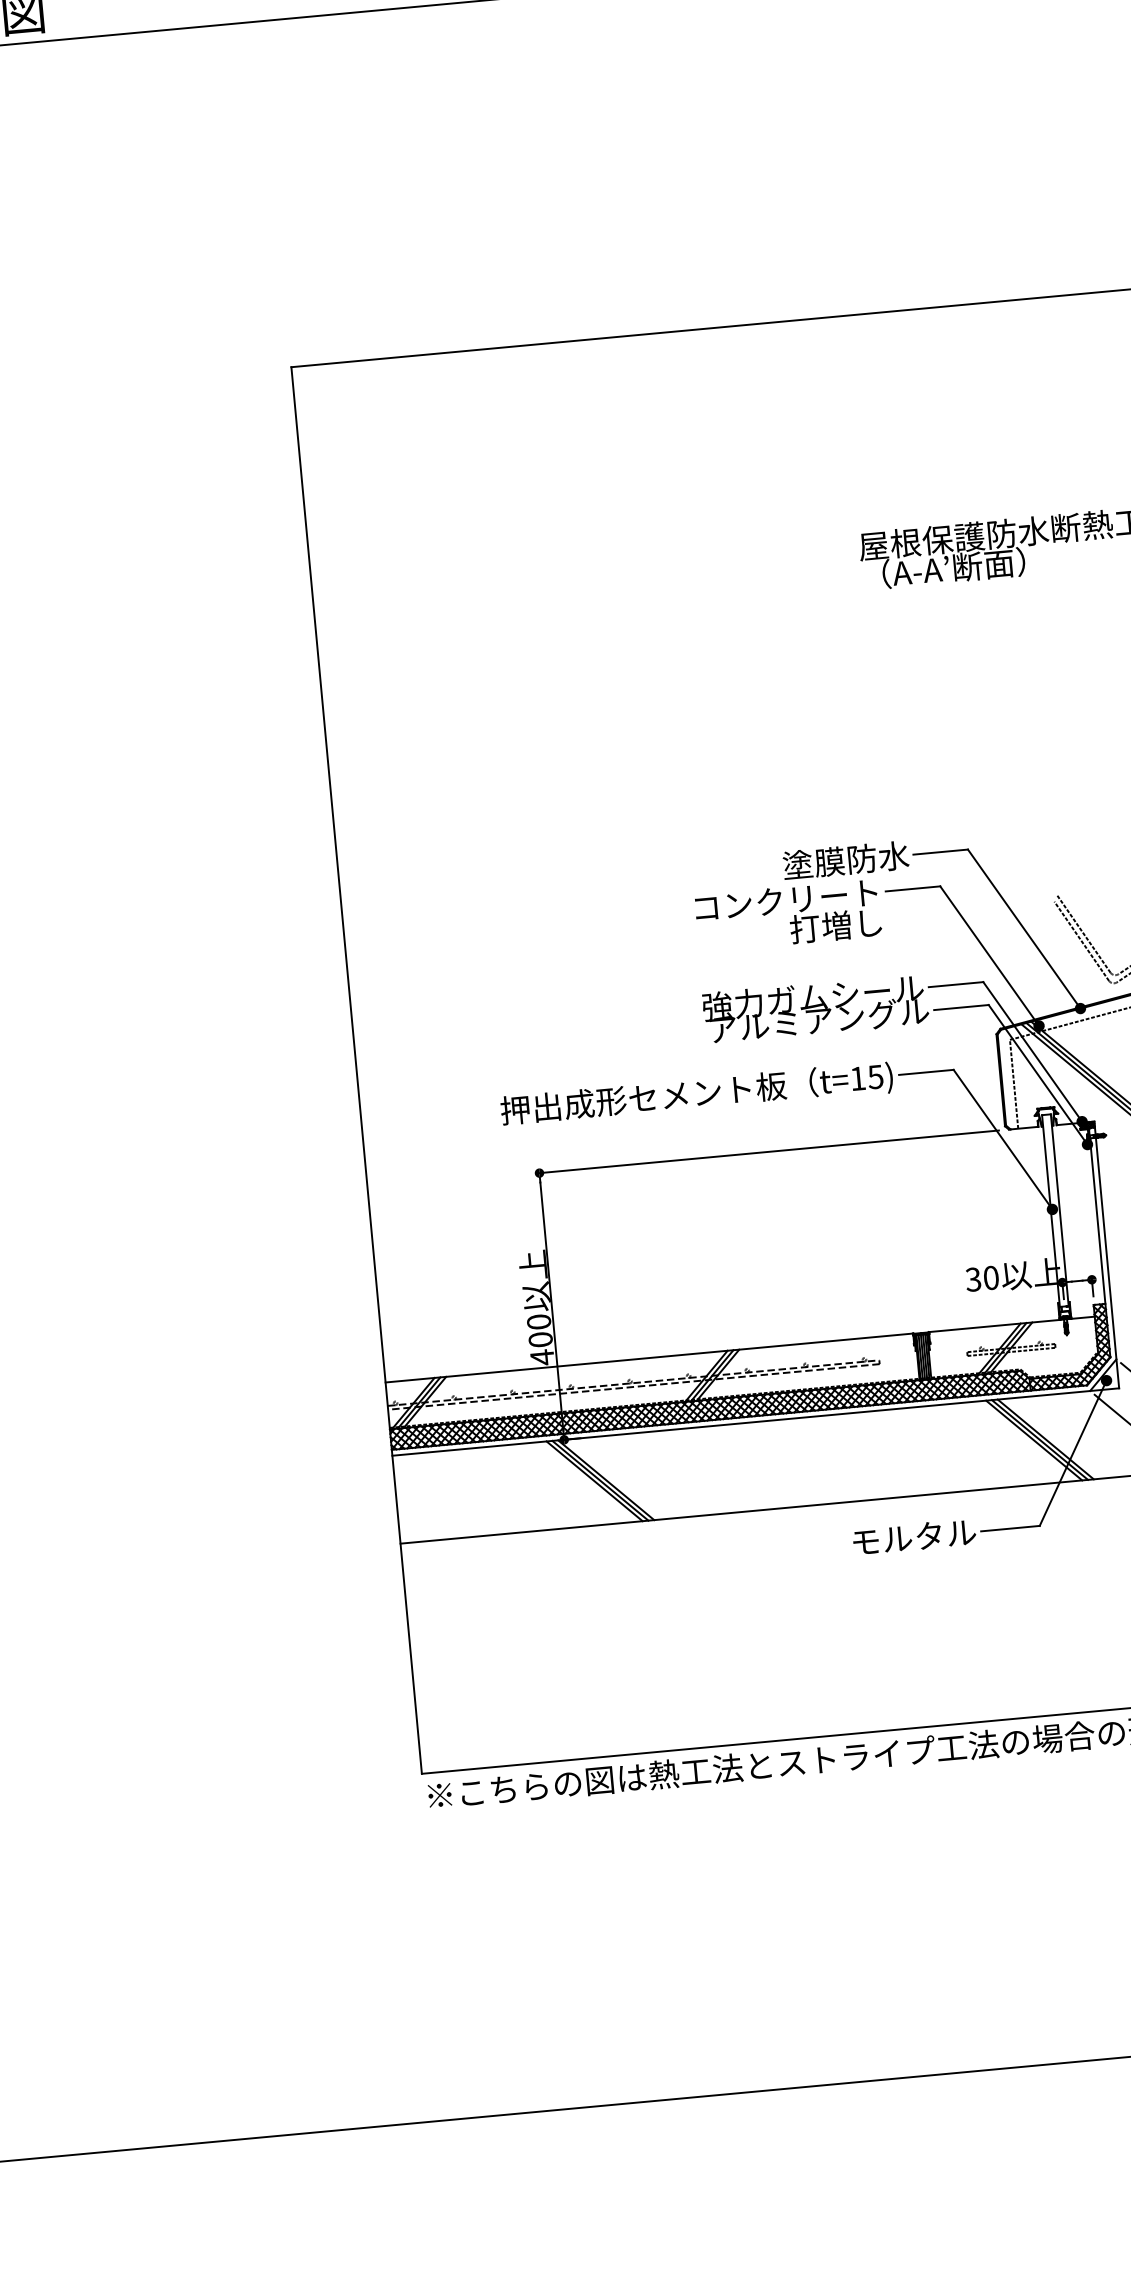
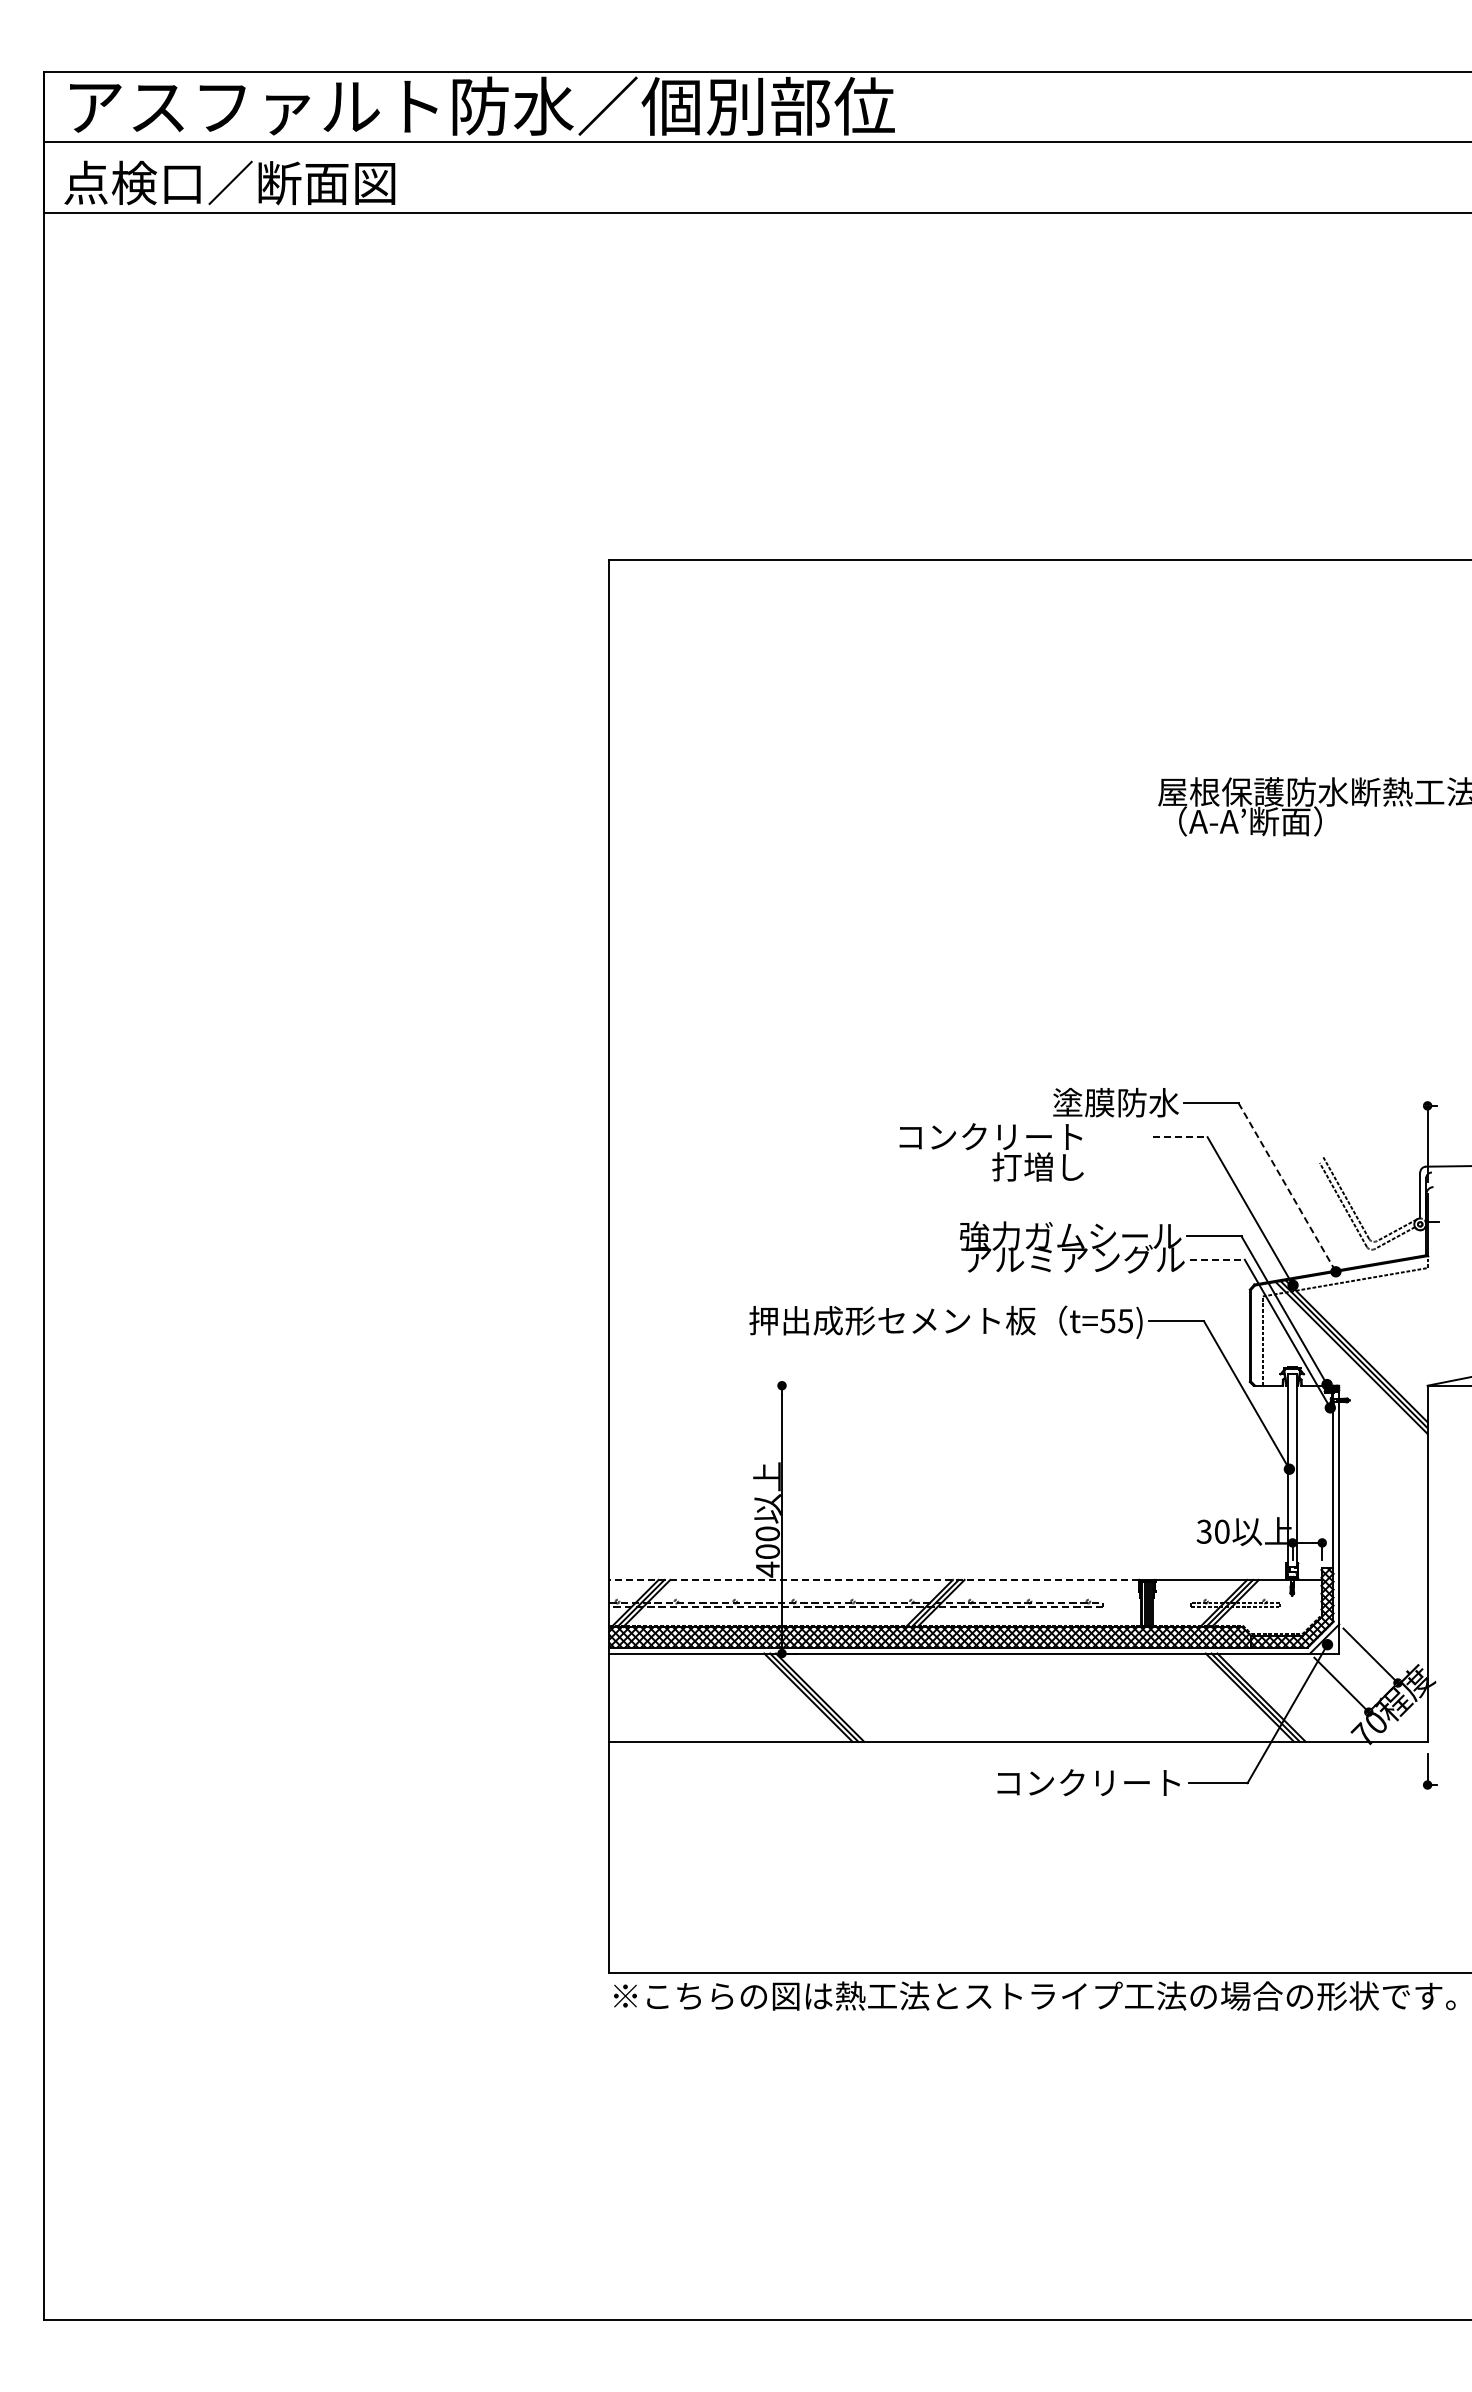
line: (913, 889) -> (1180, 1137), solid -> dashed
text: (788, 915) -> (991, 1152), moved
line: (1024, 929) -> (1287, 1187), solid -> dashed
line: (961, 1007) -> (1217, 1259), solid -> dashed
text: (857, 1079) -> (1107, 1321), t=15) -> t=55)
line: (768, 1151) -> (1012, 1385), removed
line: (649, 1357) -> (874, 1579), solid -> dashed
text: (883, 1539) -> (1090, 1782), モルタル -> コンクリート

